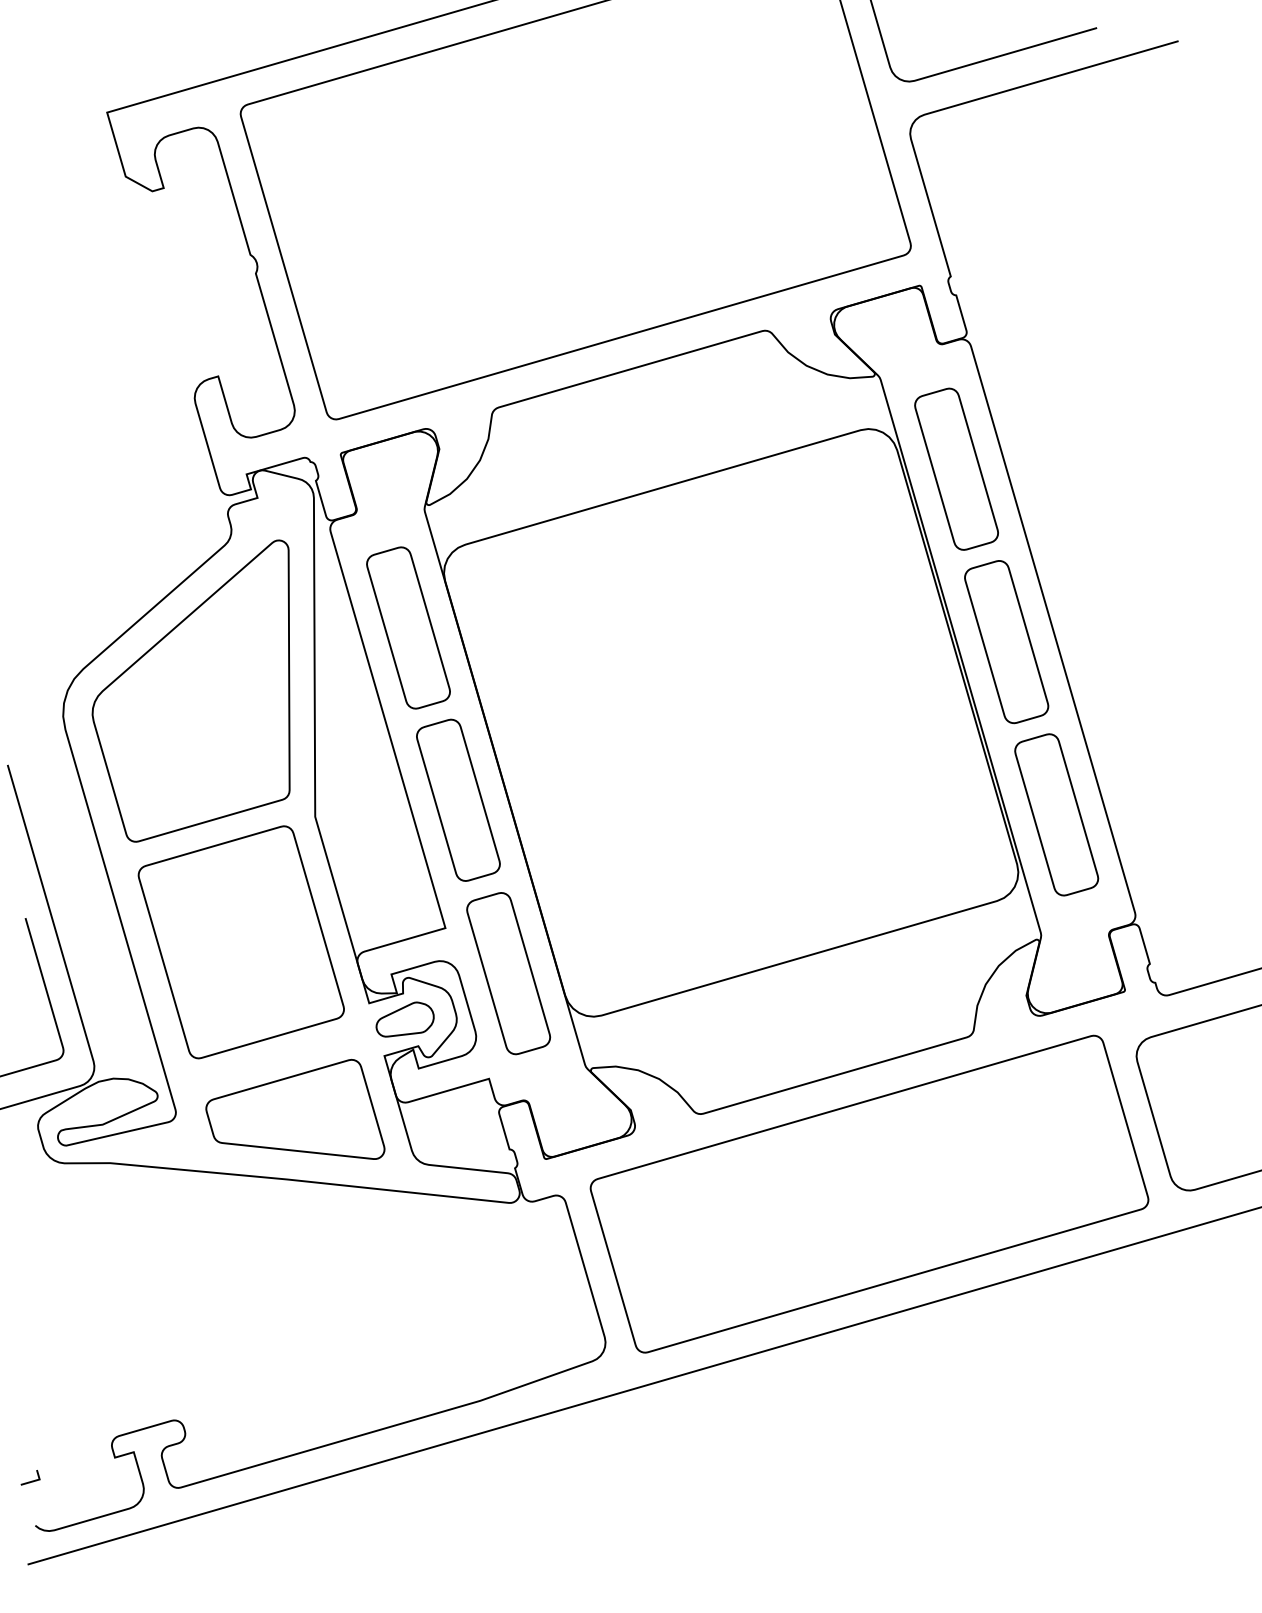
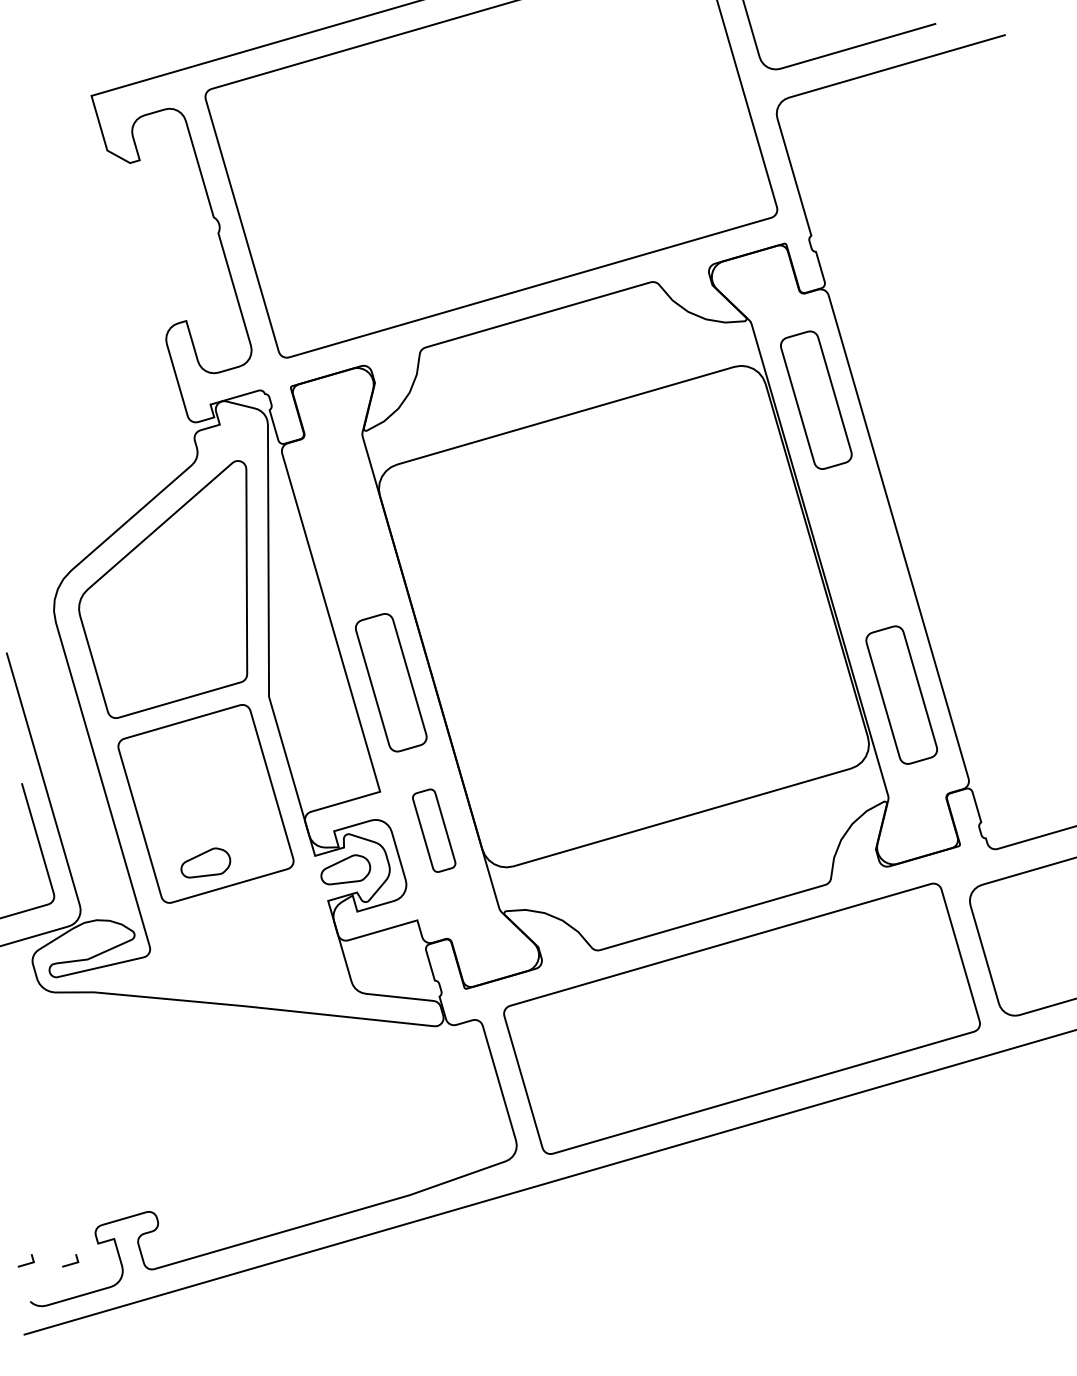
part: (408, 627) -> (348, 535), removed
part: (1006, 642) -> (858, 548), removed
part: (508, 973) -> (433, 830), size x0.6
part: (240, 1011) -> (205, 862), added
part: (295, 1109) -> (252, 946), removed
line: (83, 1480) -> (71, 1263), added

